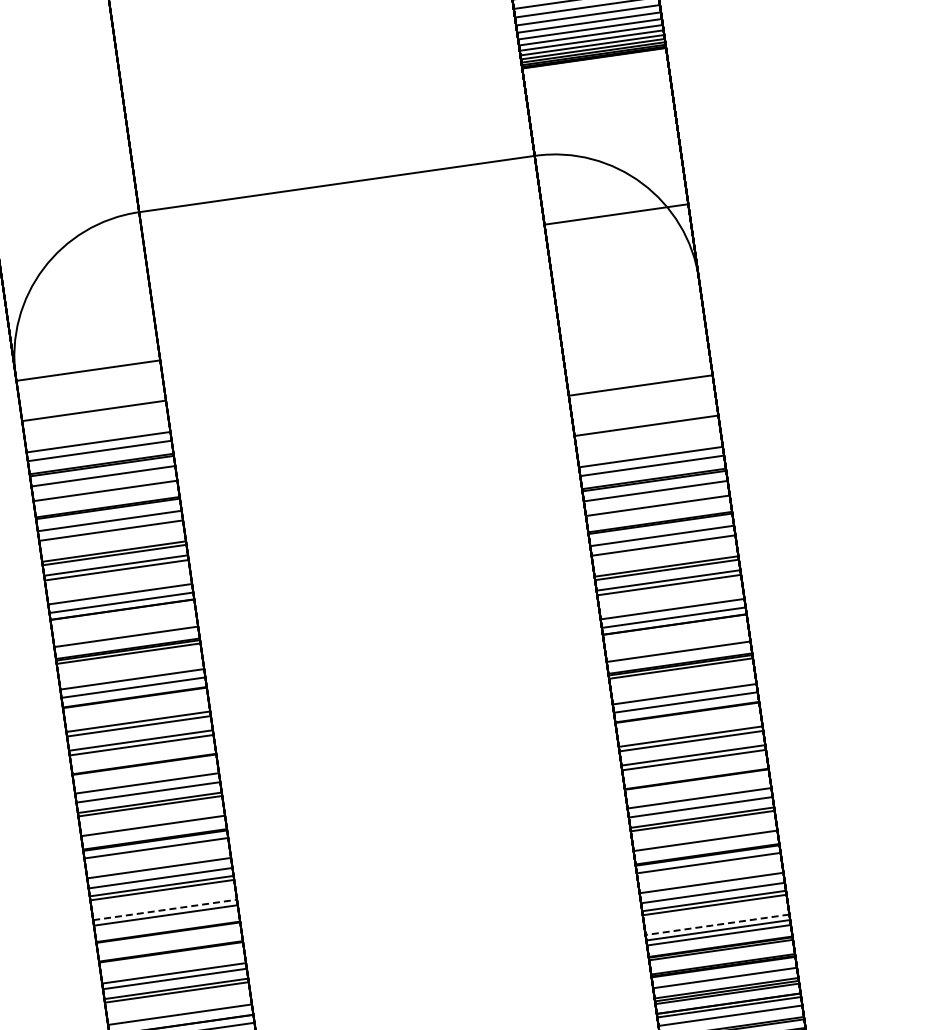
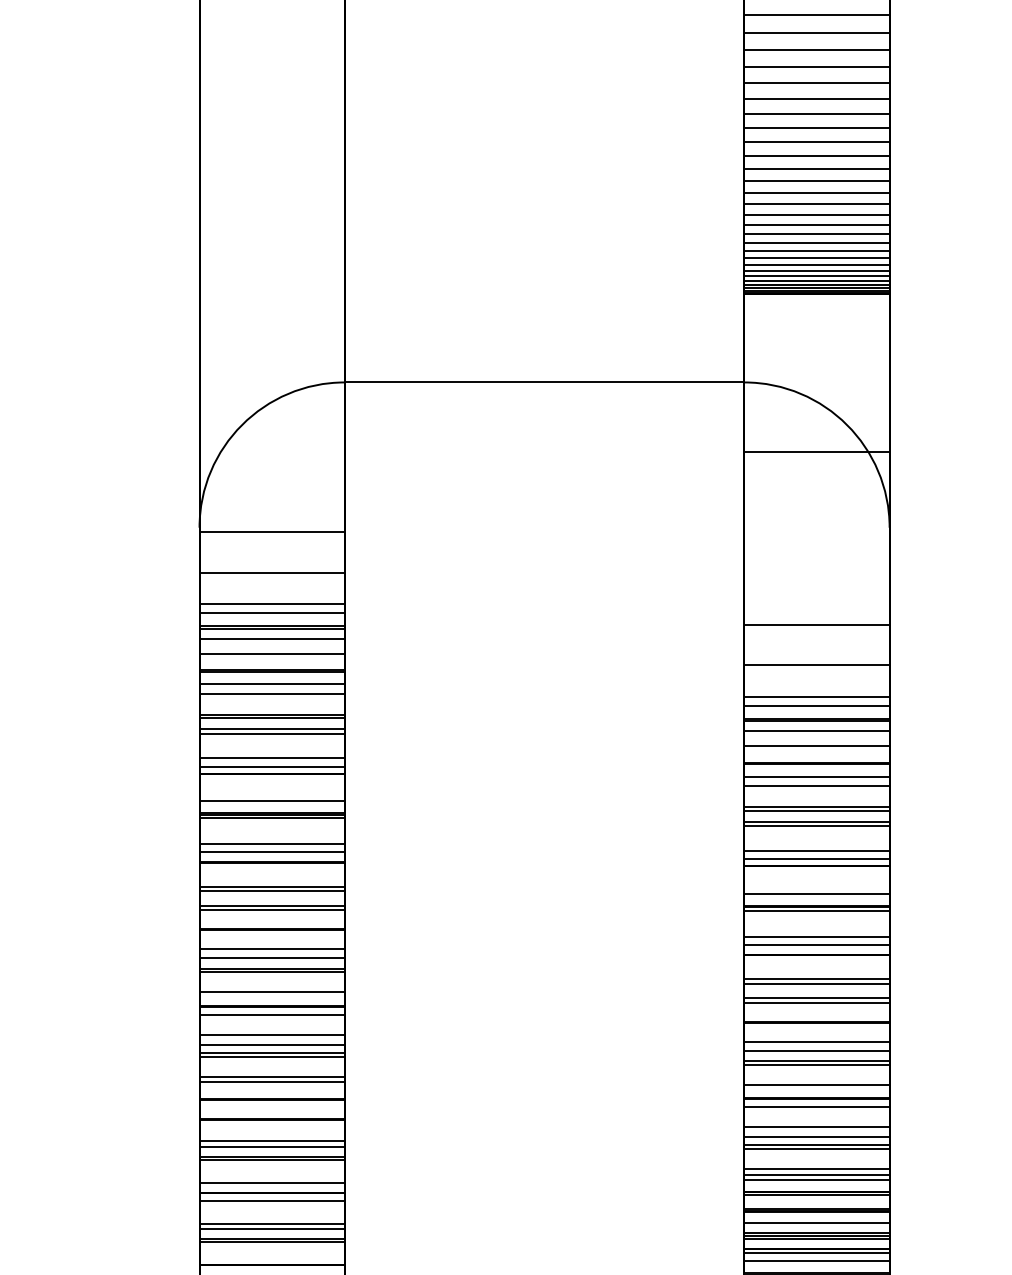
line: (165, 909) -> (272, 1076), dashed -> solid
line: (717, 924) -> (816, 1169), dashed -> solid

